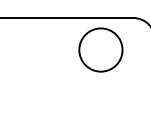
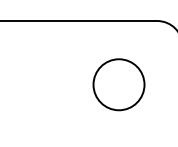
circle: (100, 49) -> (118, 84), moved

